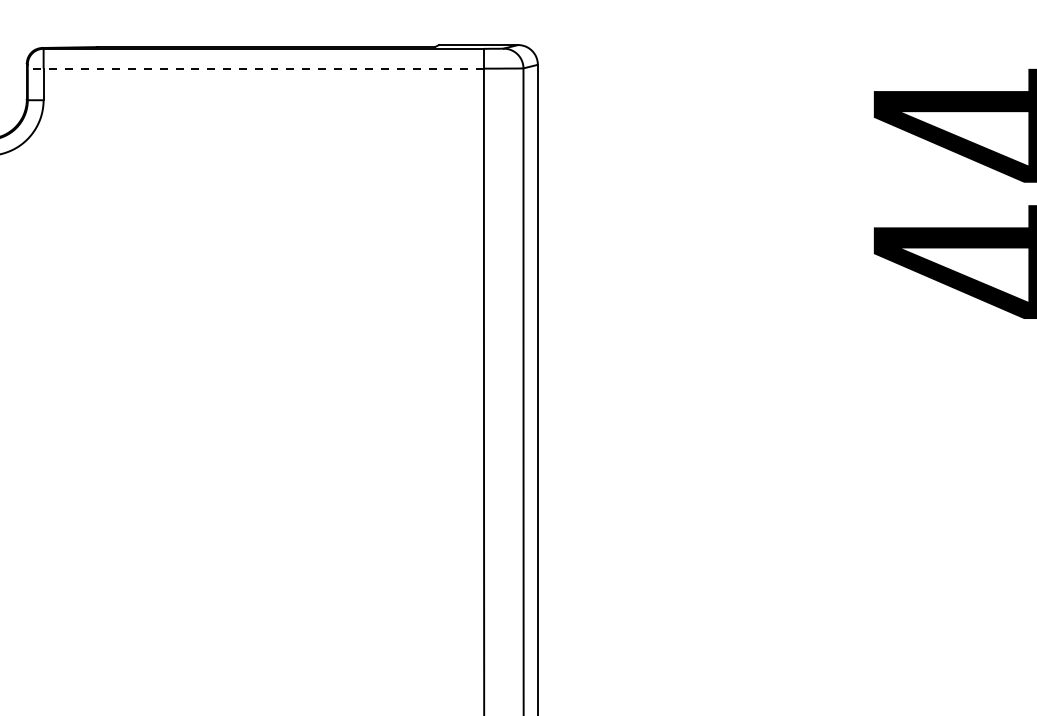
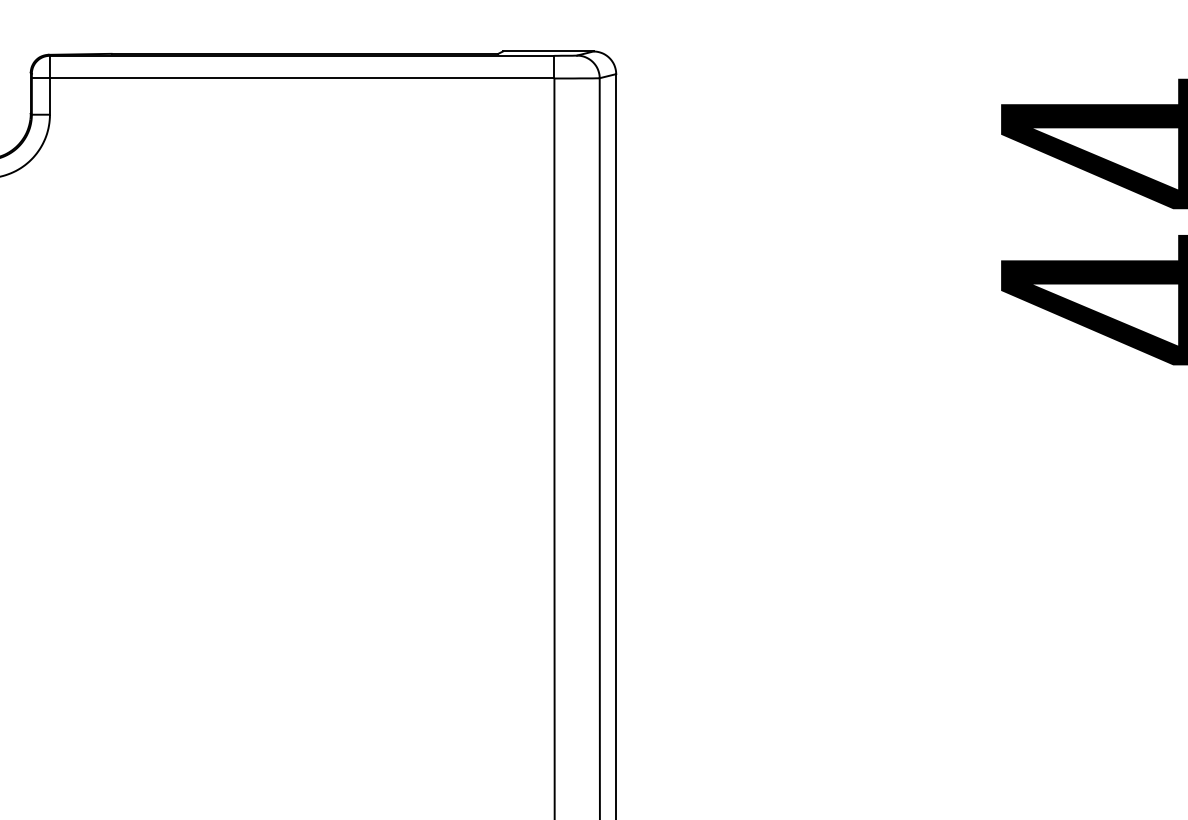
line: (255, 68) -> (292, 78), dashed -> solid

